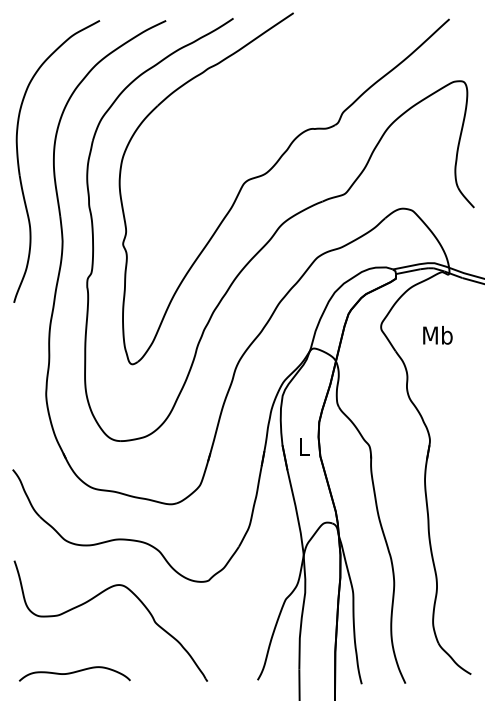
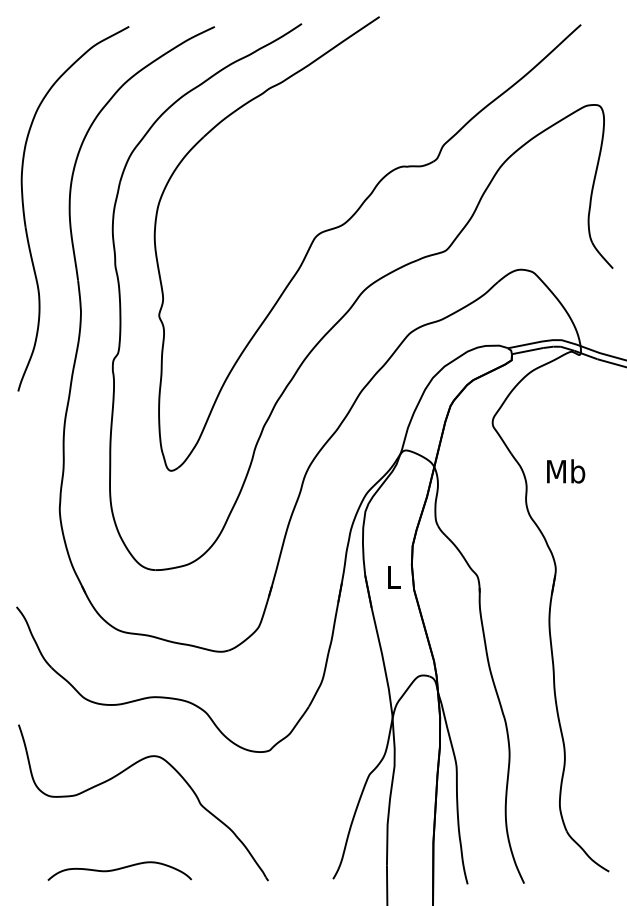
text: (438, 335) -> (566, 471), moved
curve: (74, 672) -> (119, 869), moved

